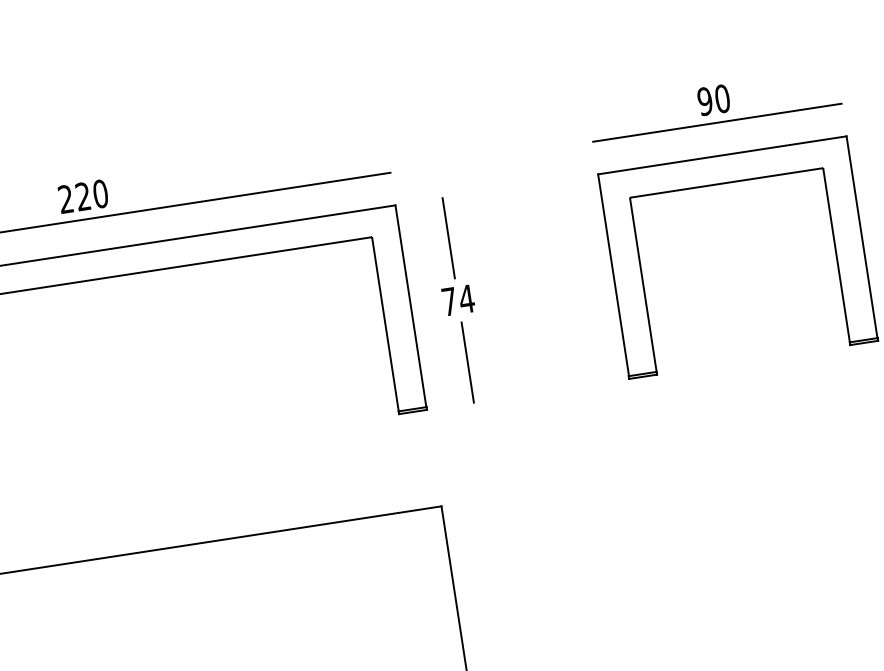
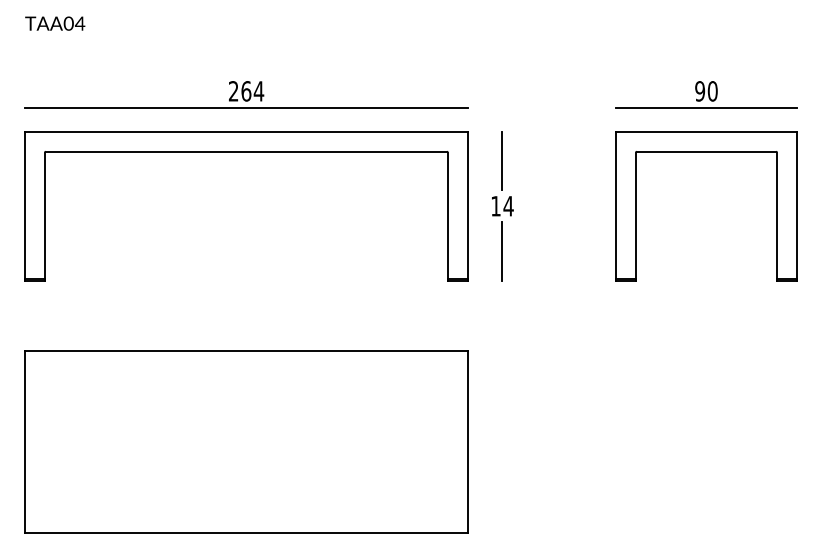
text: (91, 195) -> (252, 91), 220 -> 264
text: (448, 302) -> (495, 206), 74 -> 14

